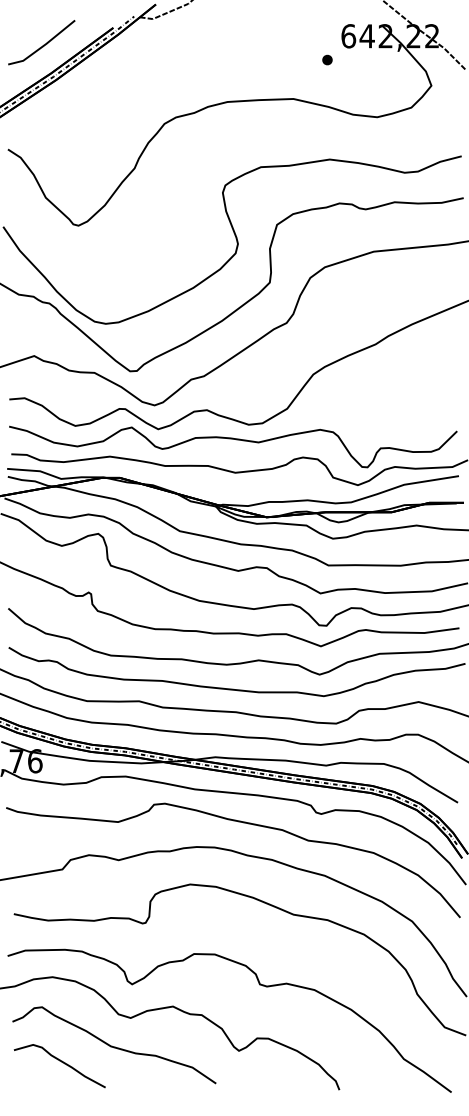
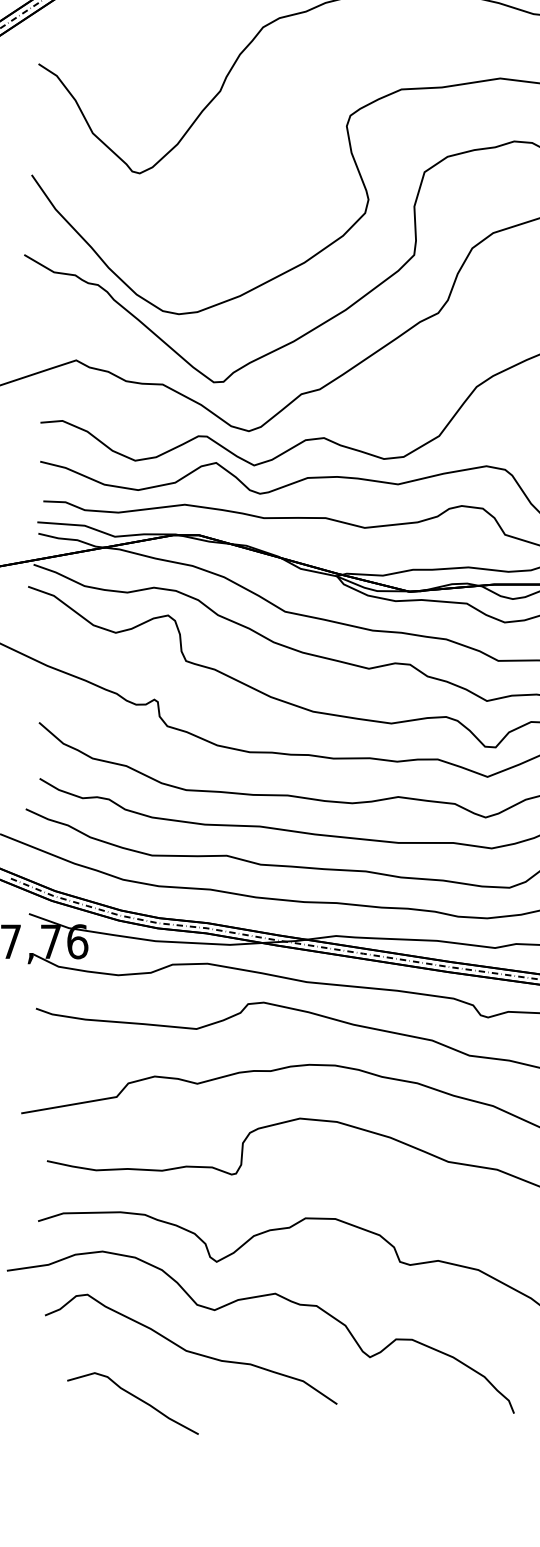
curve: (61, 1062) -> (135, 1398), moved

